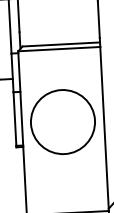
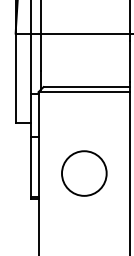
circle: (63, 121) -> (84, 173), size x0.62

